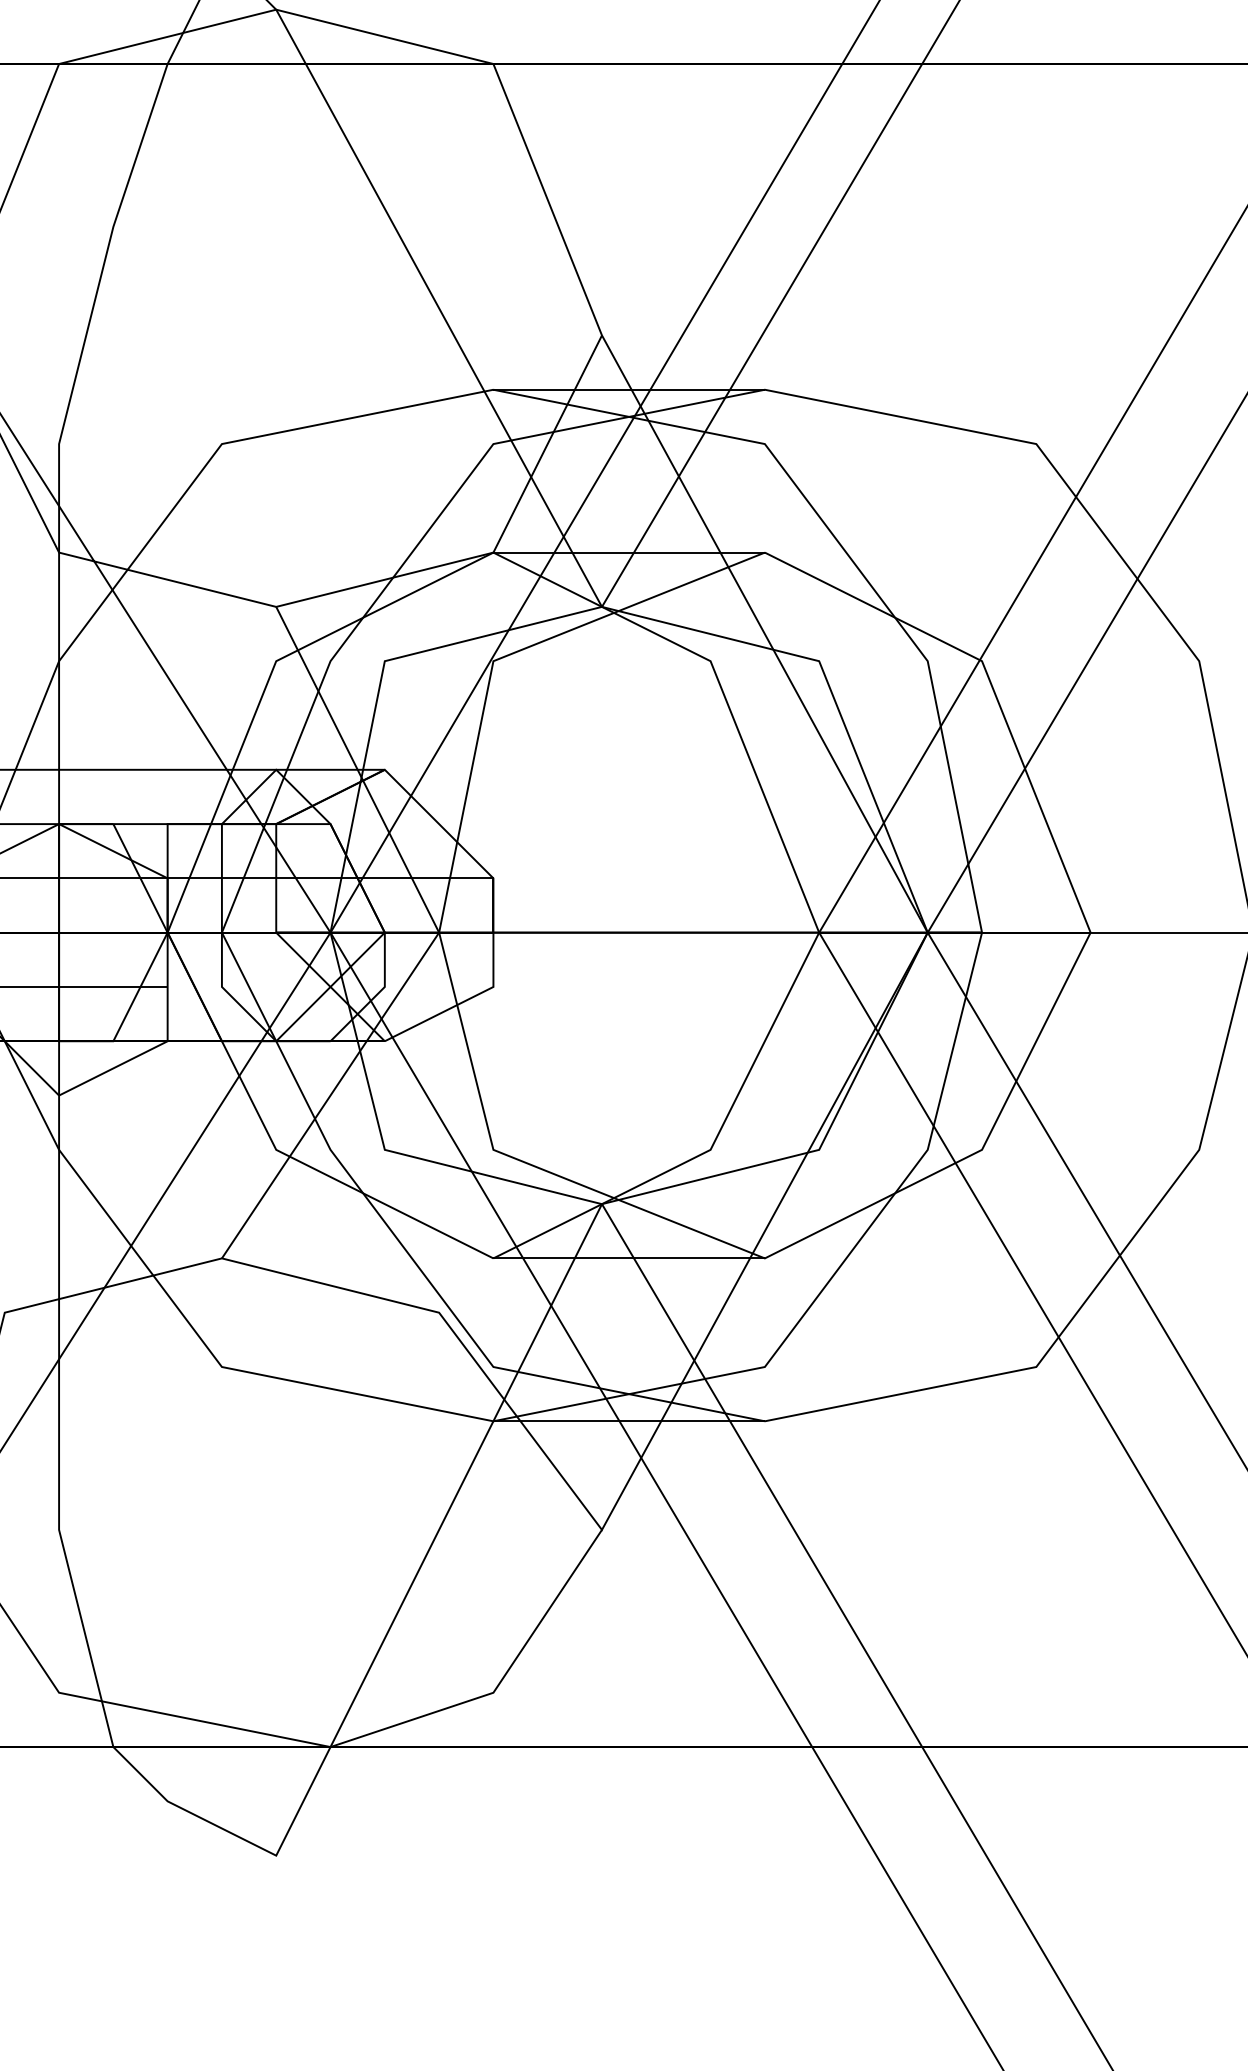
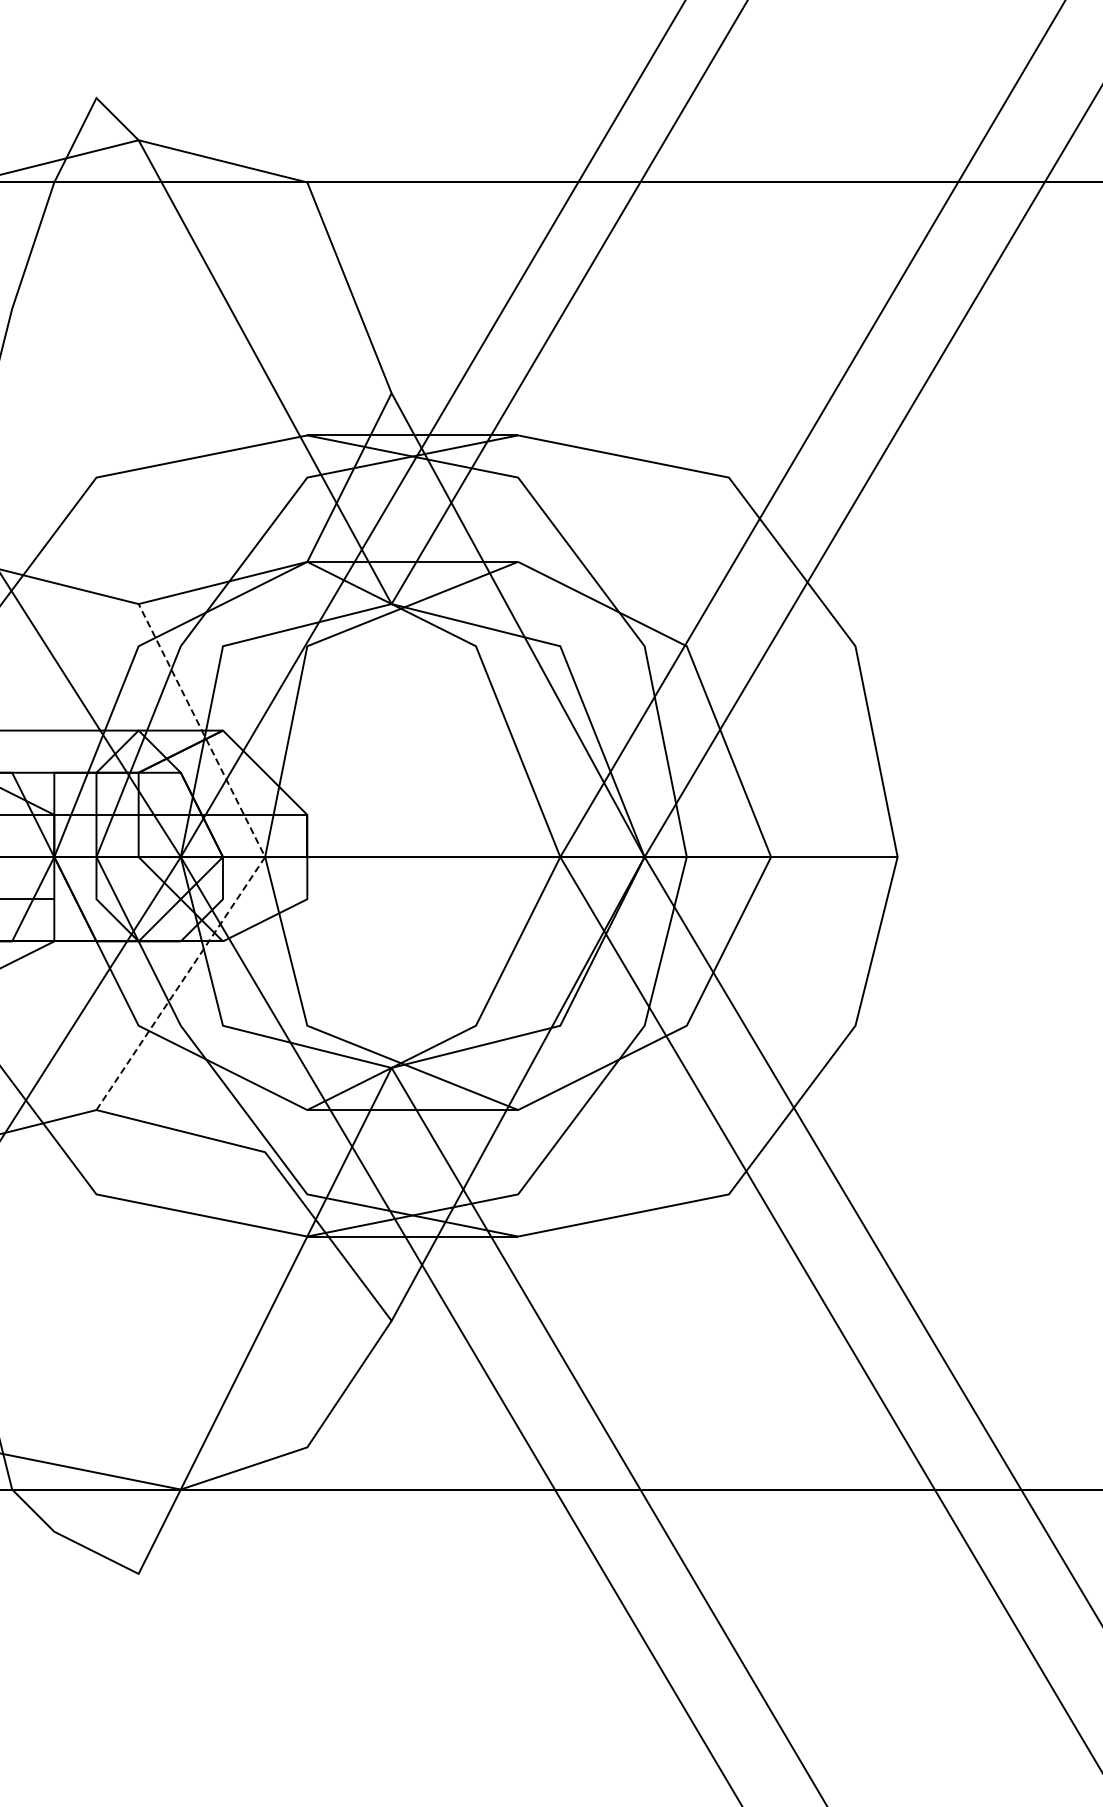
line: (431, 943) -> (259, 865), solid -> dashed

